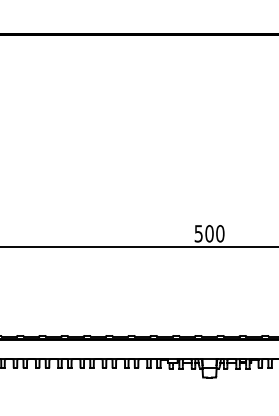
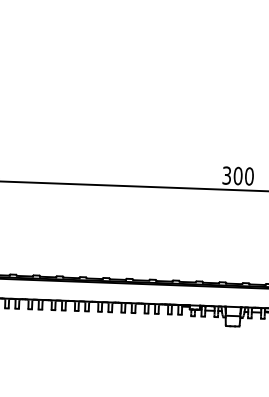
text: (198, 233) -> (226, 175), 500 -> 300

